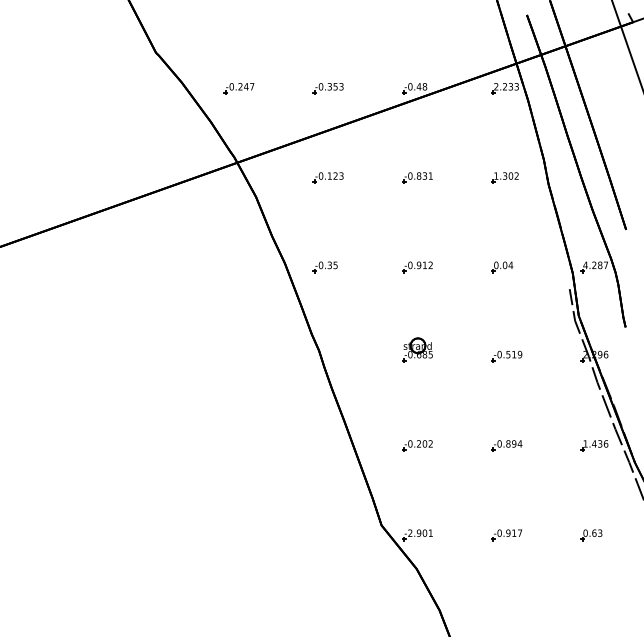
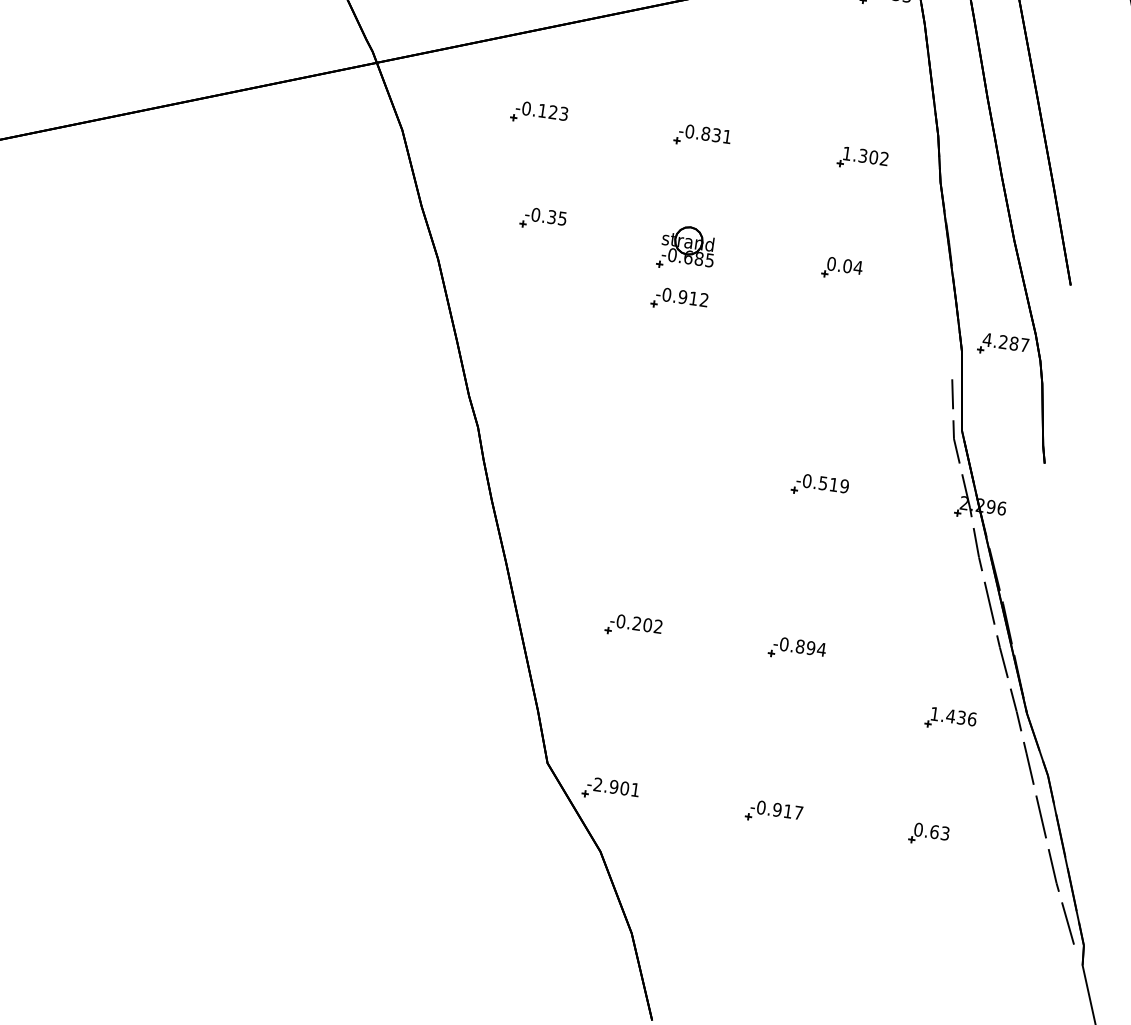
part: (324, 267) -> (541, 219), moved
part: (502, 267) -> (842, 269), moved
part: (417, 349) -> (686, 247), moved
part: (594, 445) -> (950, 719), moved

